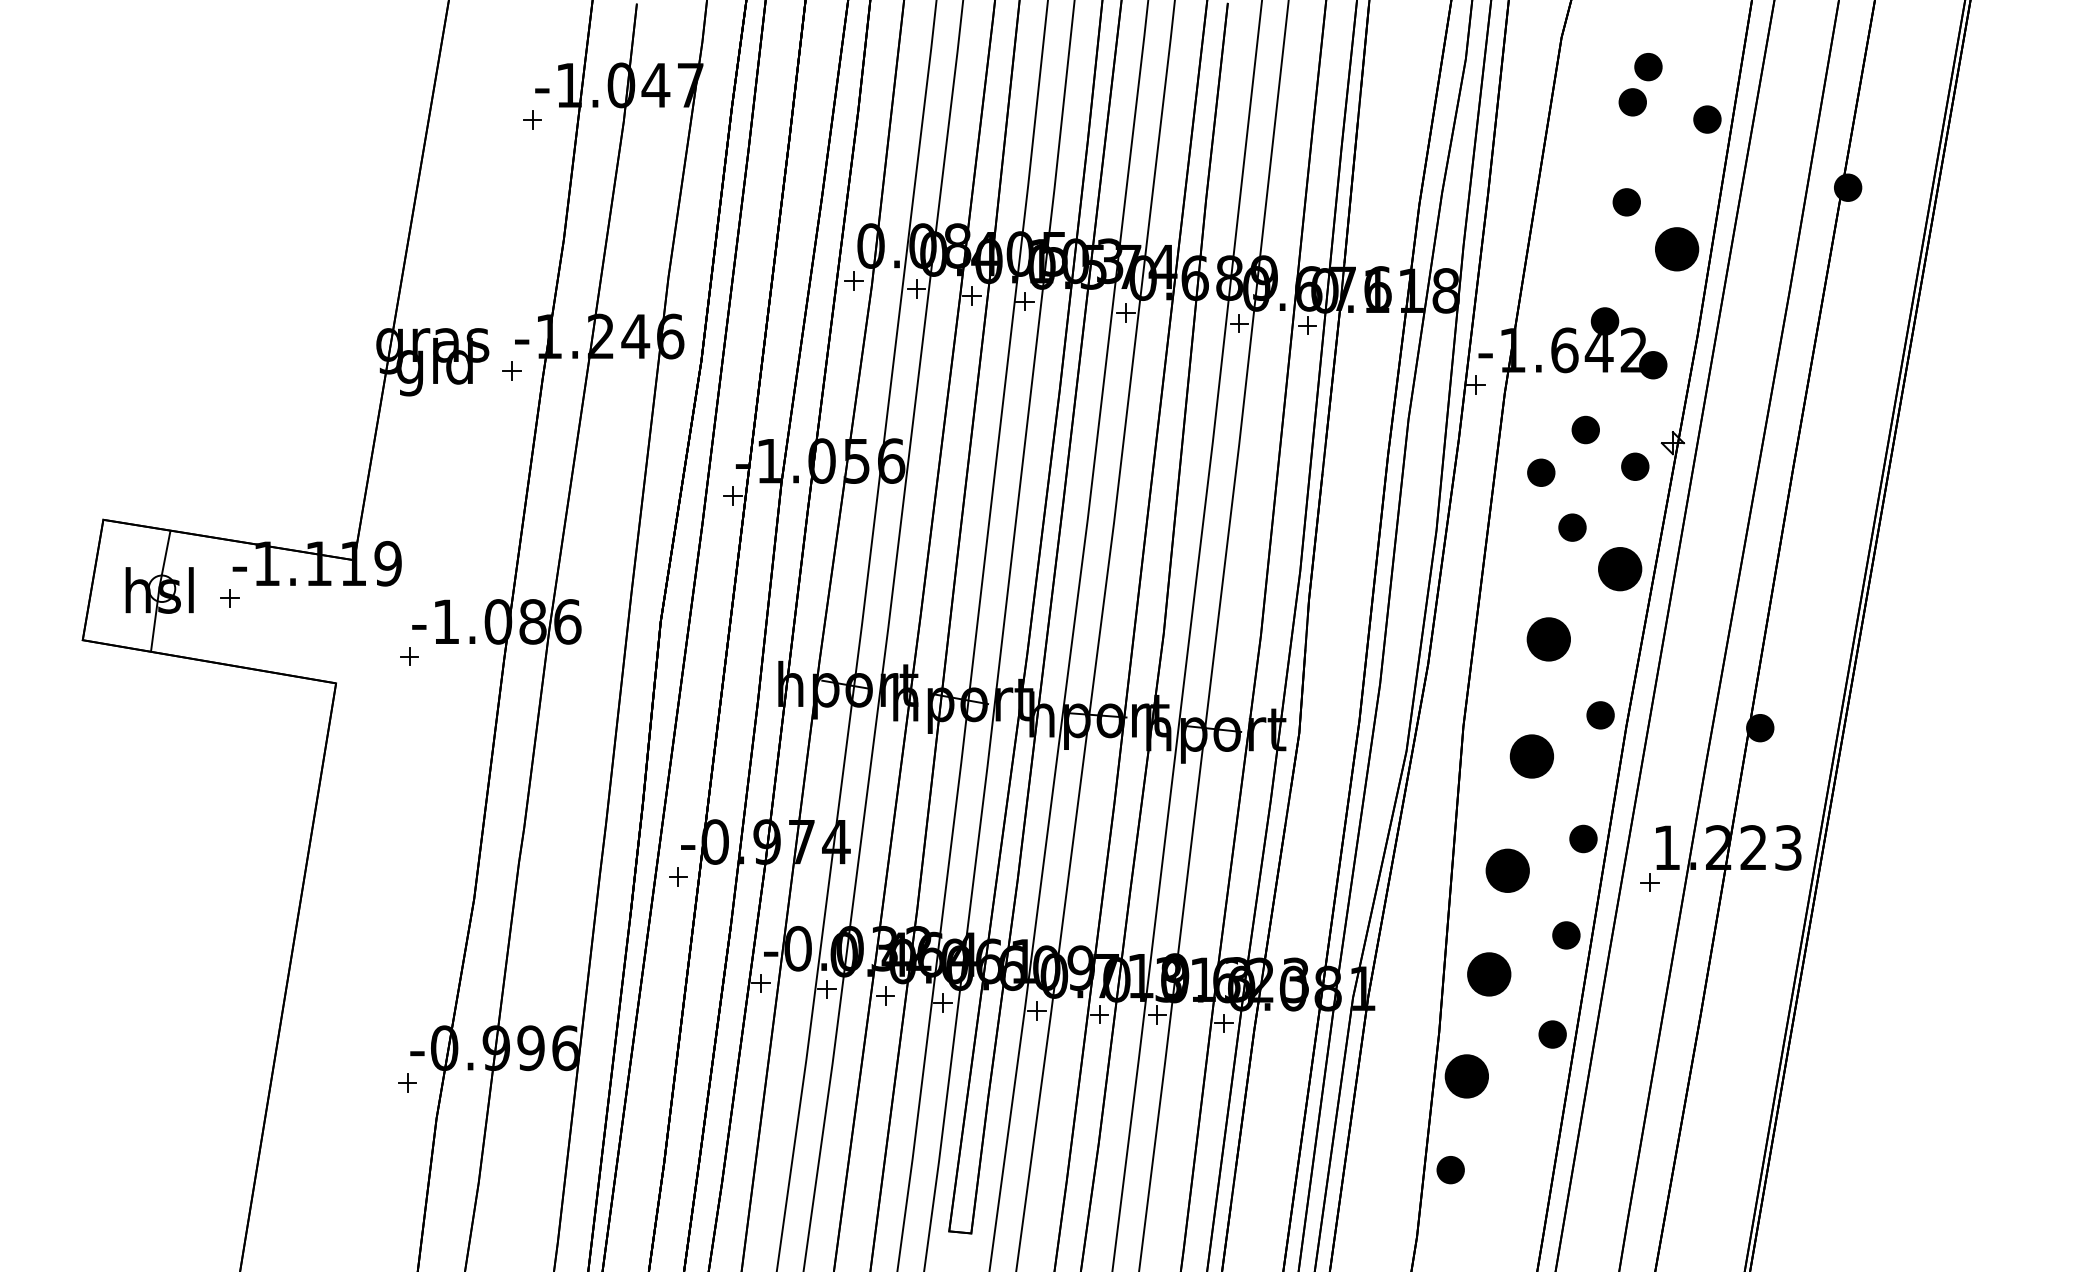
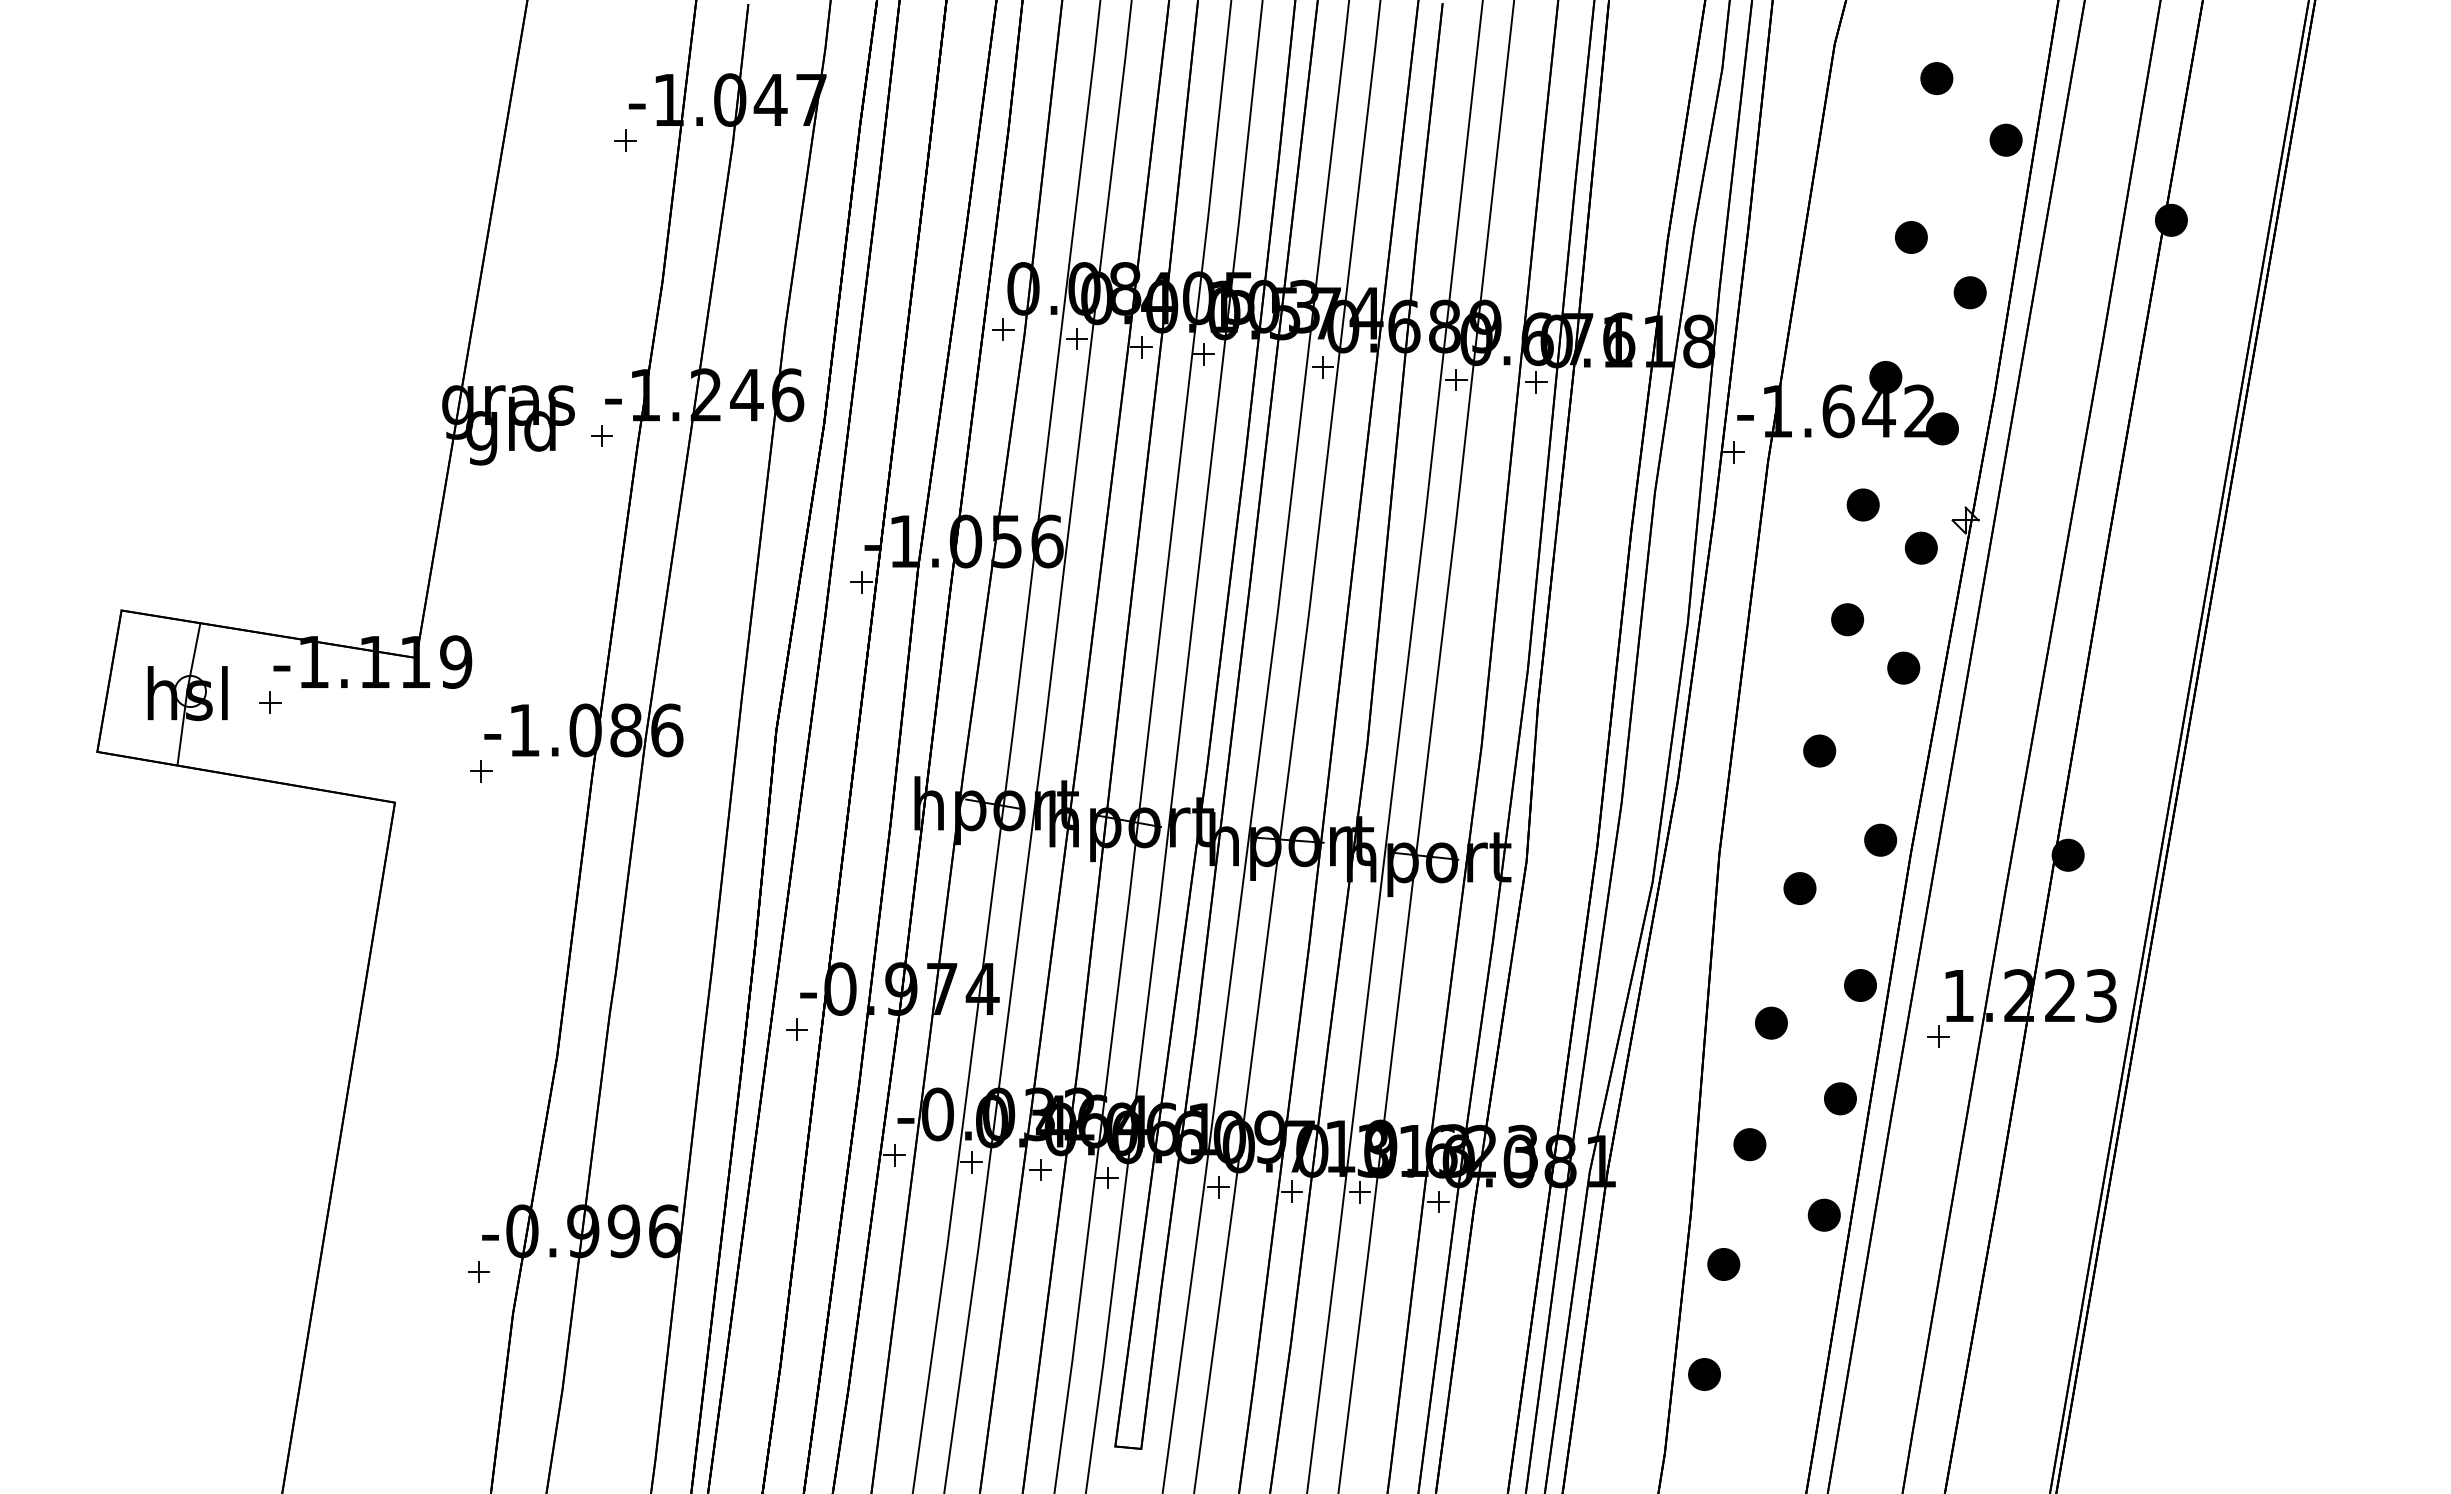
part: (1632, 102) -> (1918, 120), removed
part: (1676, 249) -> (1969, 292), size x0.62
part: (1541, 472) -> (1811, 554), removed
part: (1620, 568) -> (1904, 667), size x0.62
part: (1548, 639) -> (1819, 751), size x0.62
part: (1531, 756) -> (1799, 888), size x0.62
part: (1507, 871) -> (1771, 1023), size x0.62
part: (1489, 974) -> (1750, 1144), size x0.62
part: (1467, 1076) -> (1724, 1264), size x0.62

